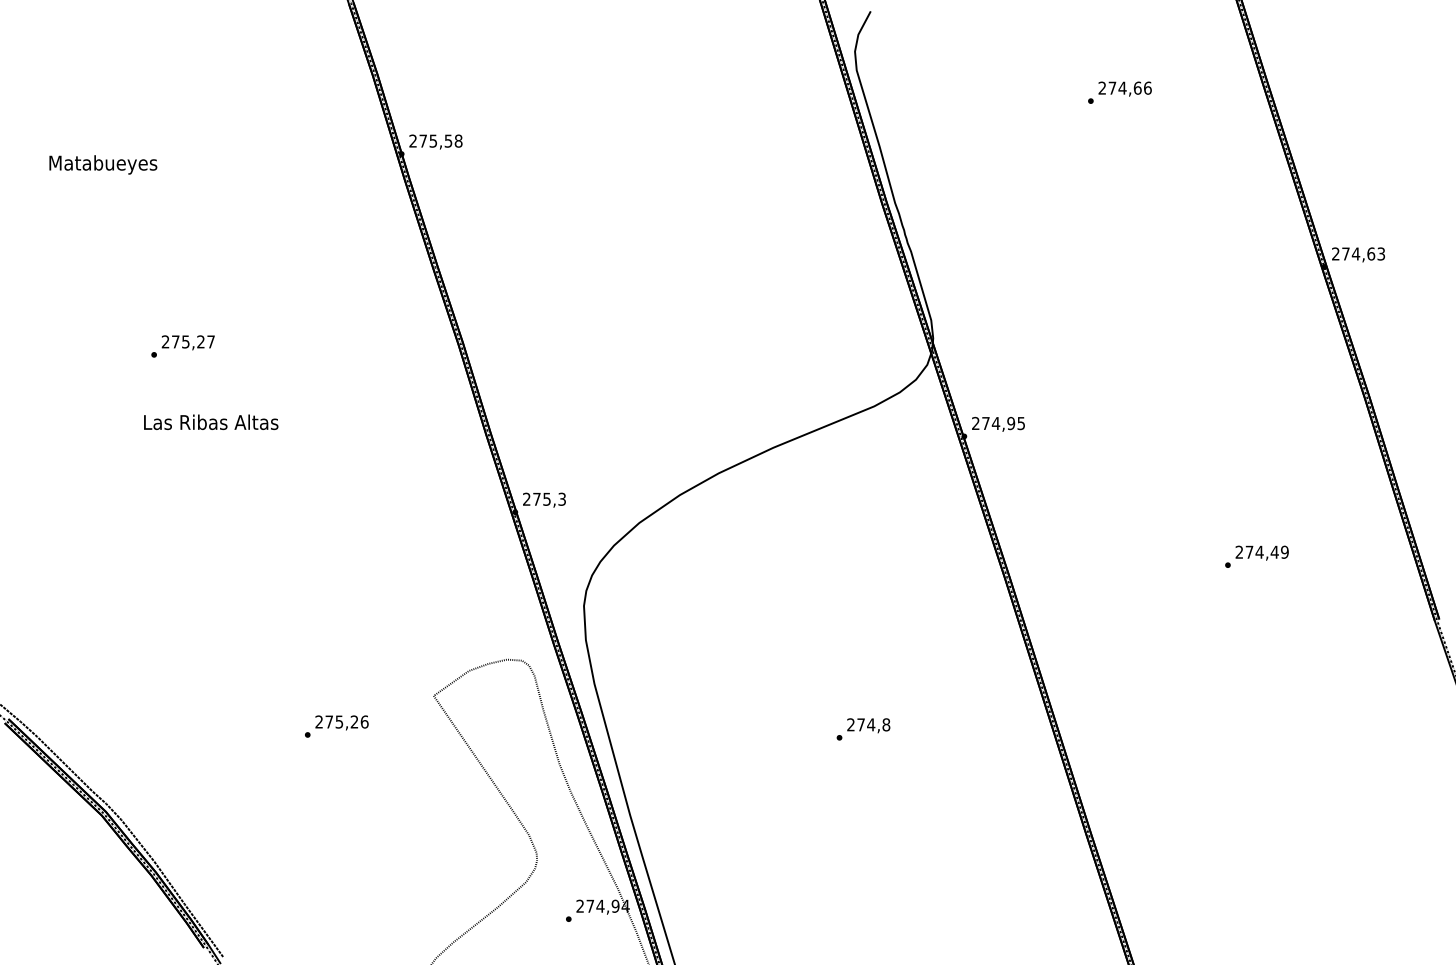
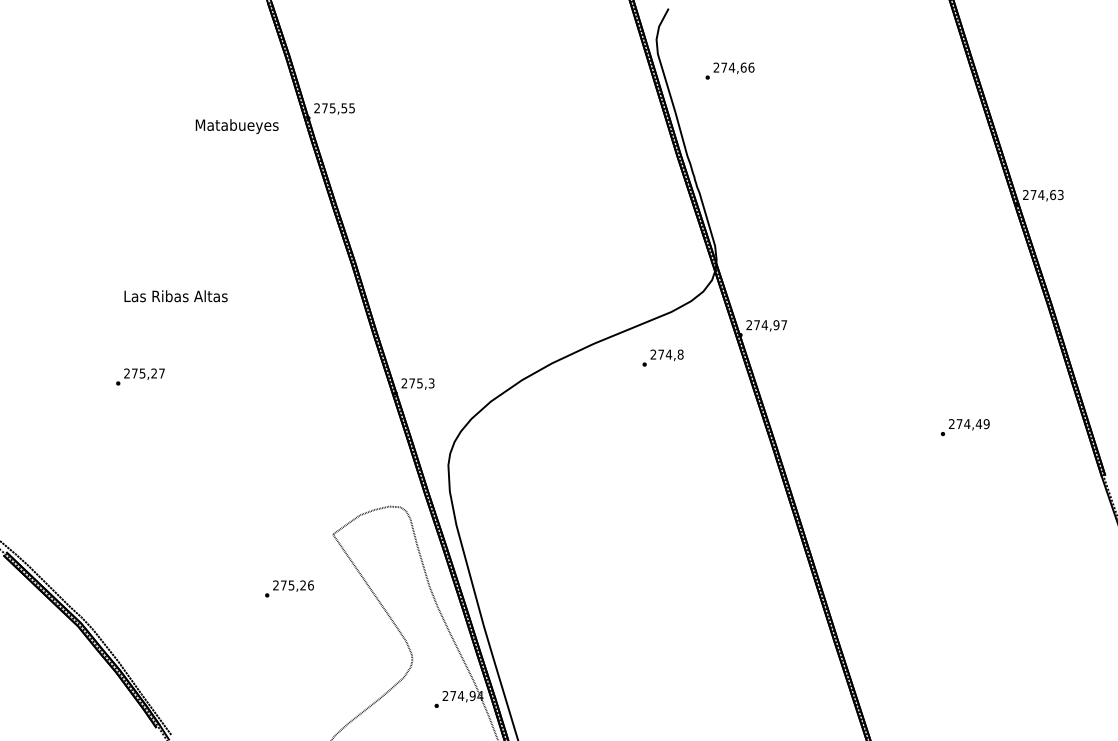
text: (1119, 91) -> (729, 70), moved
text: (459, 141) -> (352, 108), 275,58 -> 275,55
text: (102, 164) -> (236, 126), moved
text: (183, 345) -> (140, 376), moved
text: (210, 422) -> (175, 296), moved
text: (1021, 423) -> (784, 325), 274,95 -> 274,97
text: (336, 725) -> (289, 588), moved
text: (862, 728) -> (662, 357), moved

